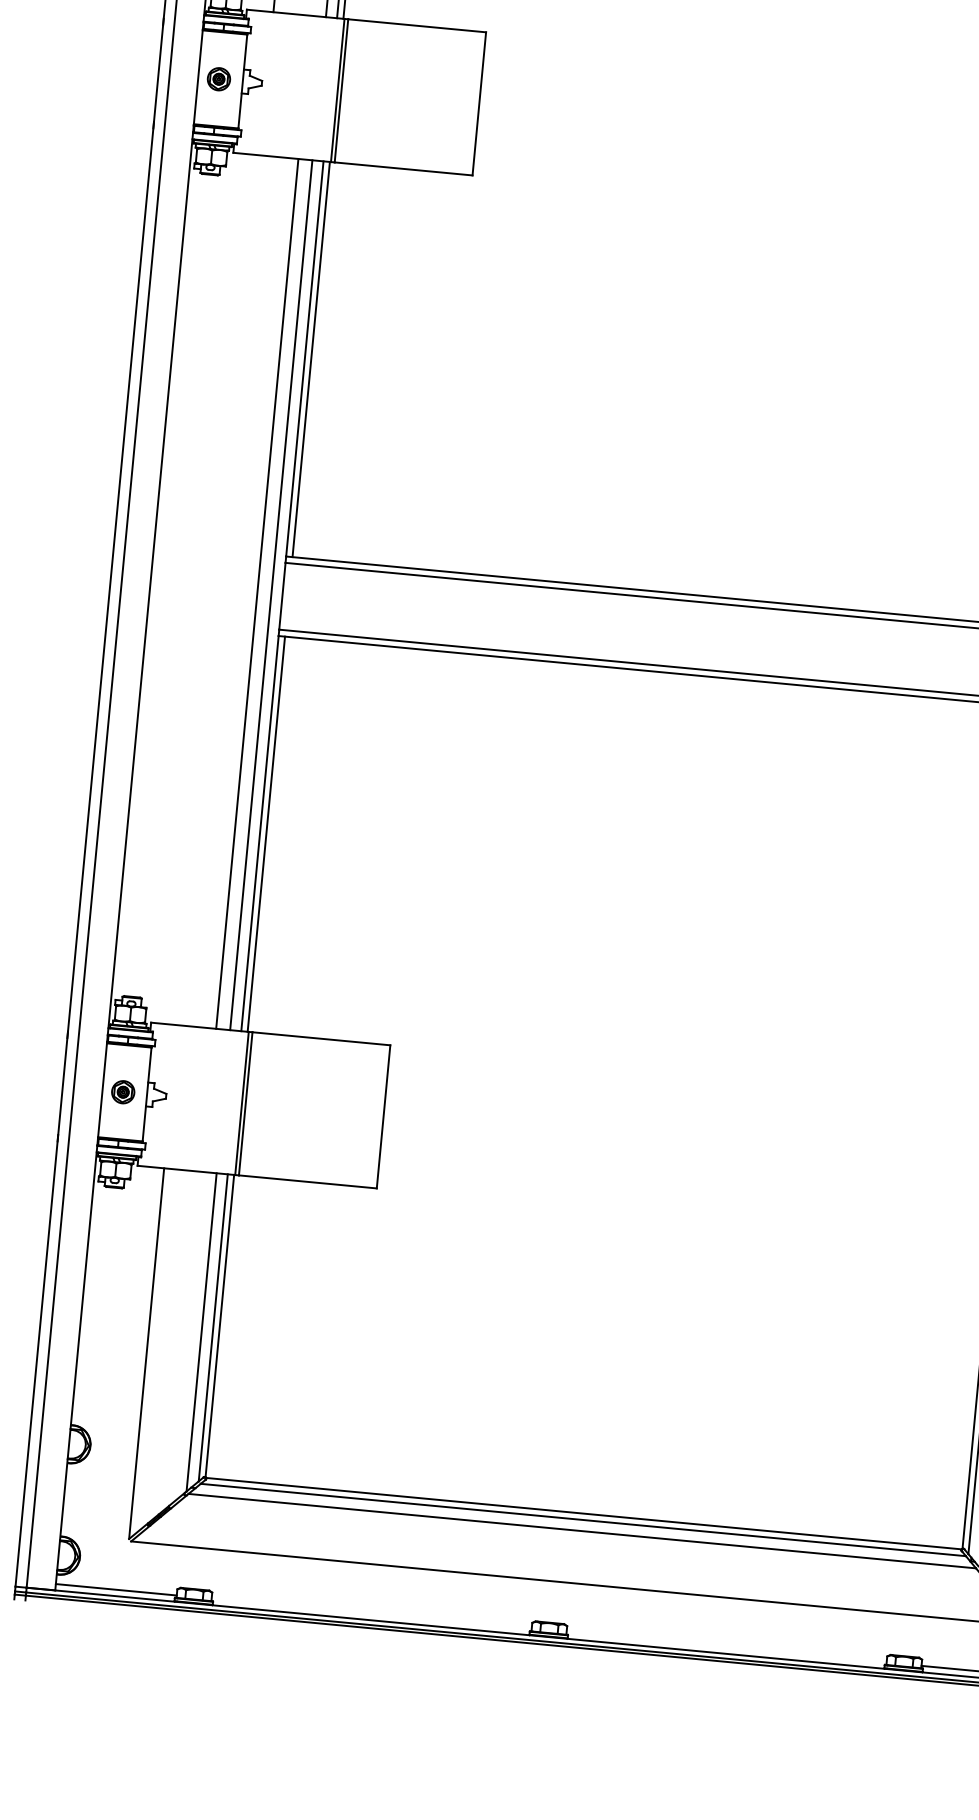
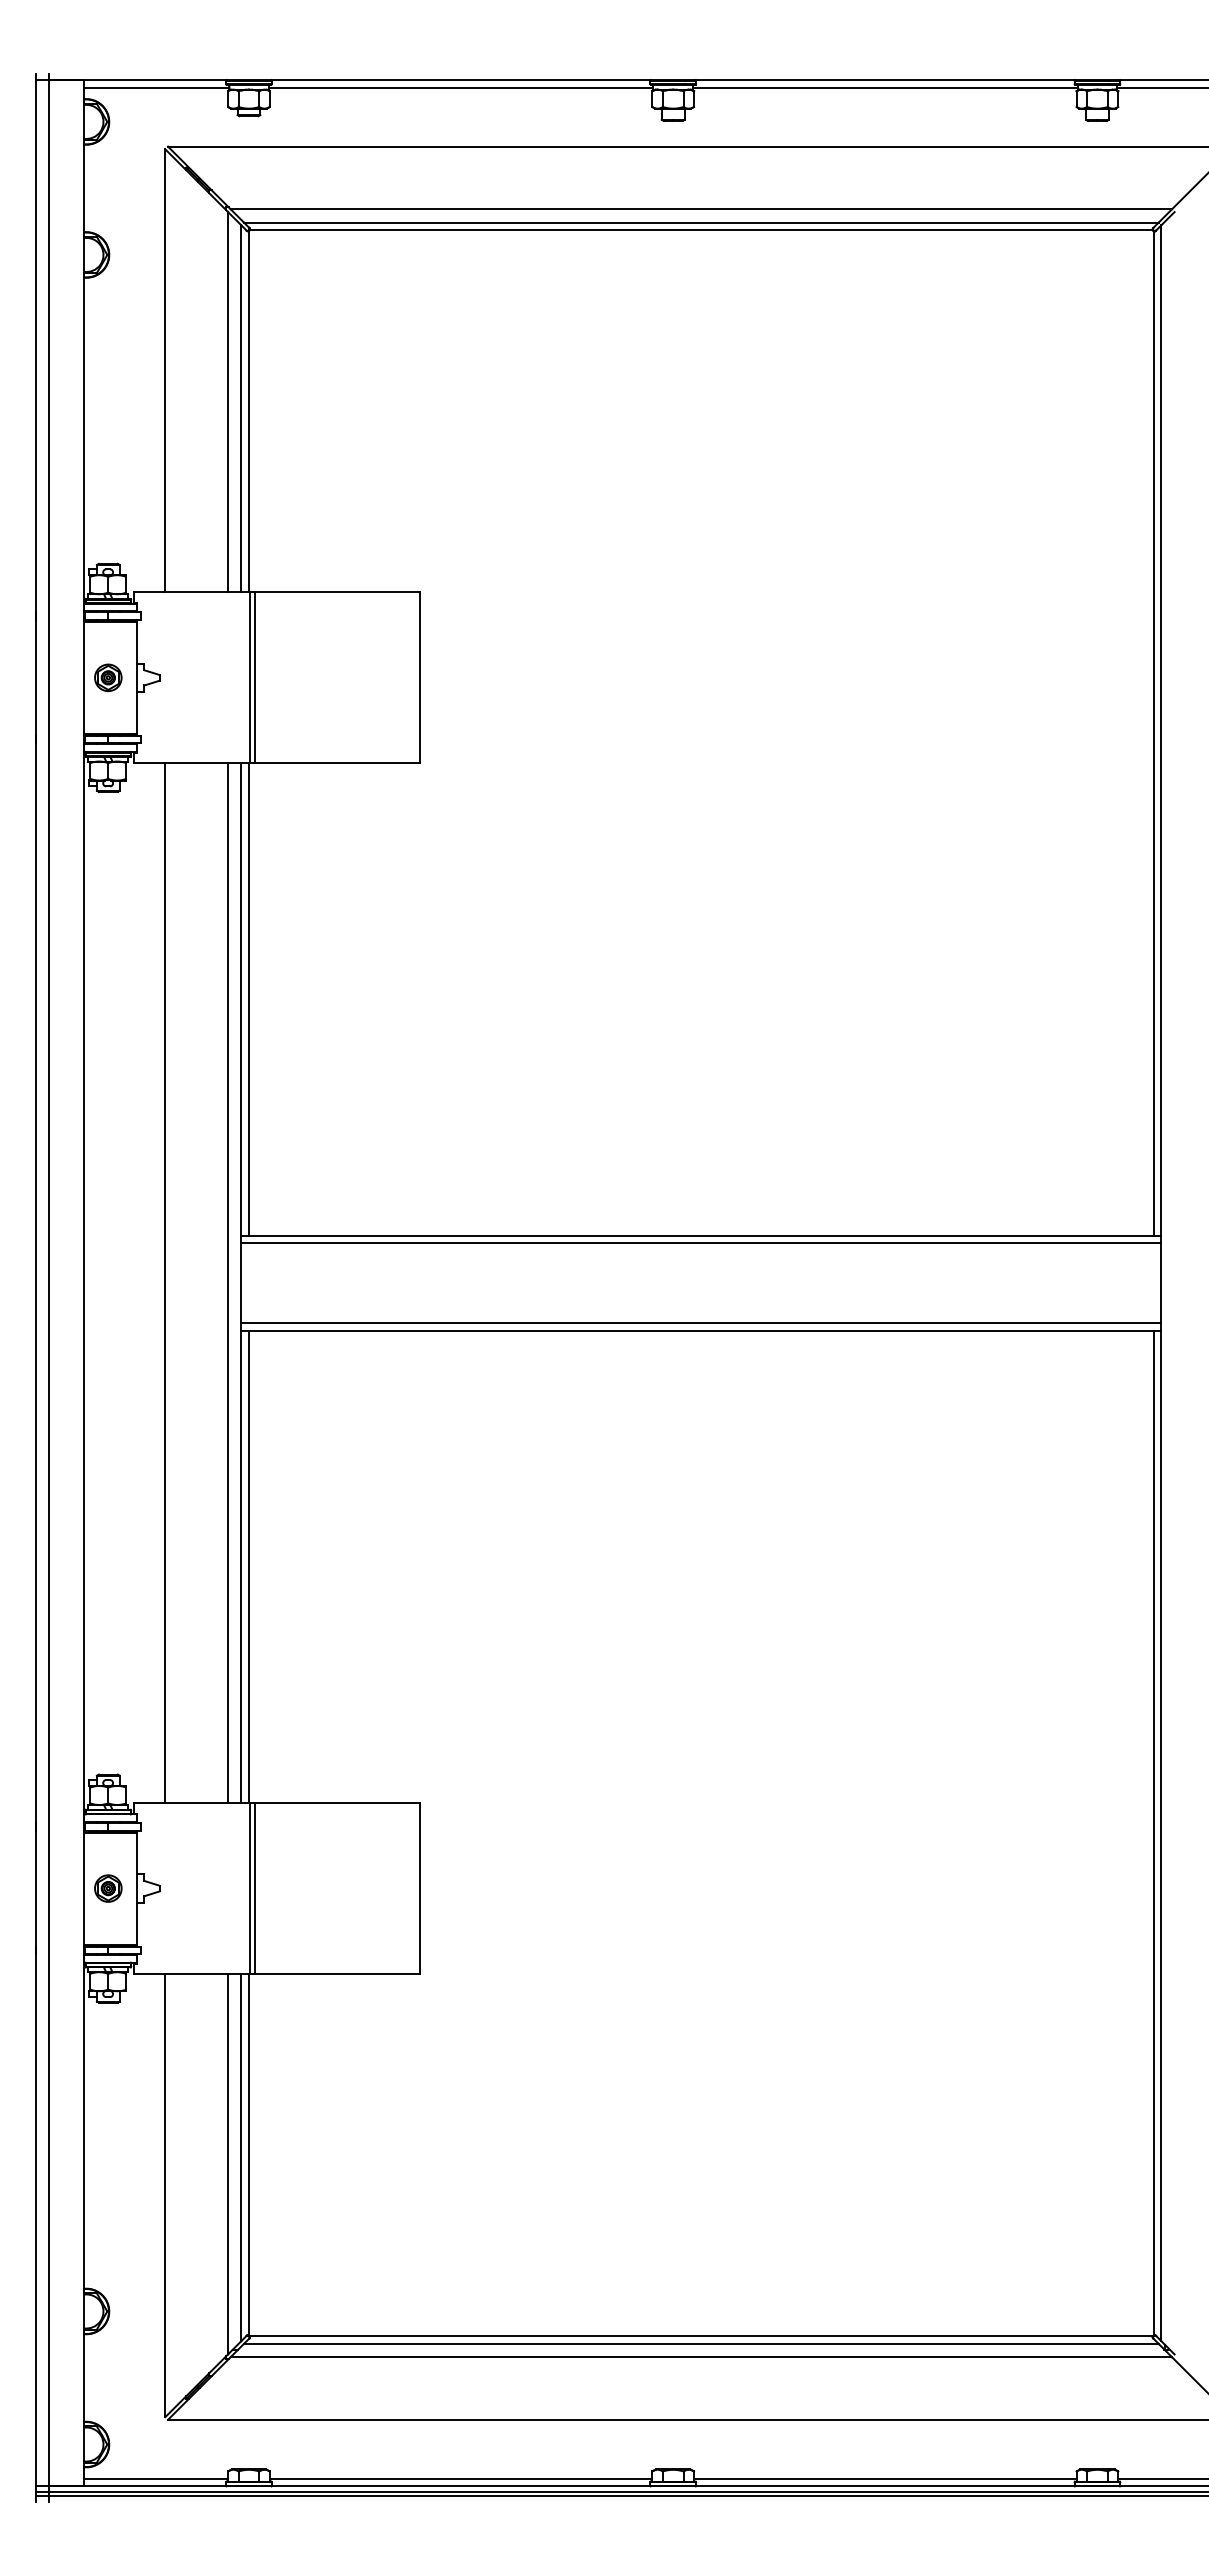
line: (257, 594) -> (165, 1283), moved
line: (371, 1613) -> (460, 2478), added
line: (726, 1647) -> (885, 2478), added

